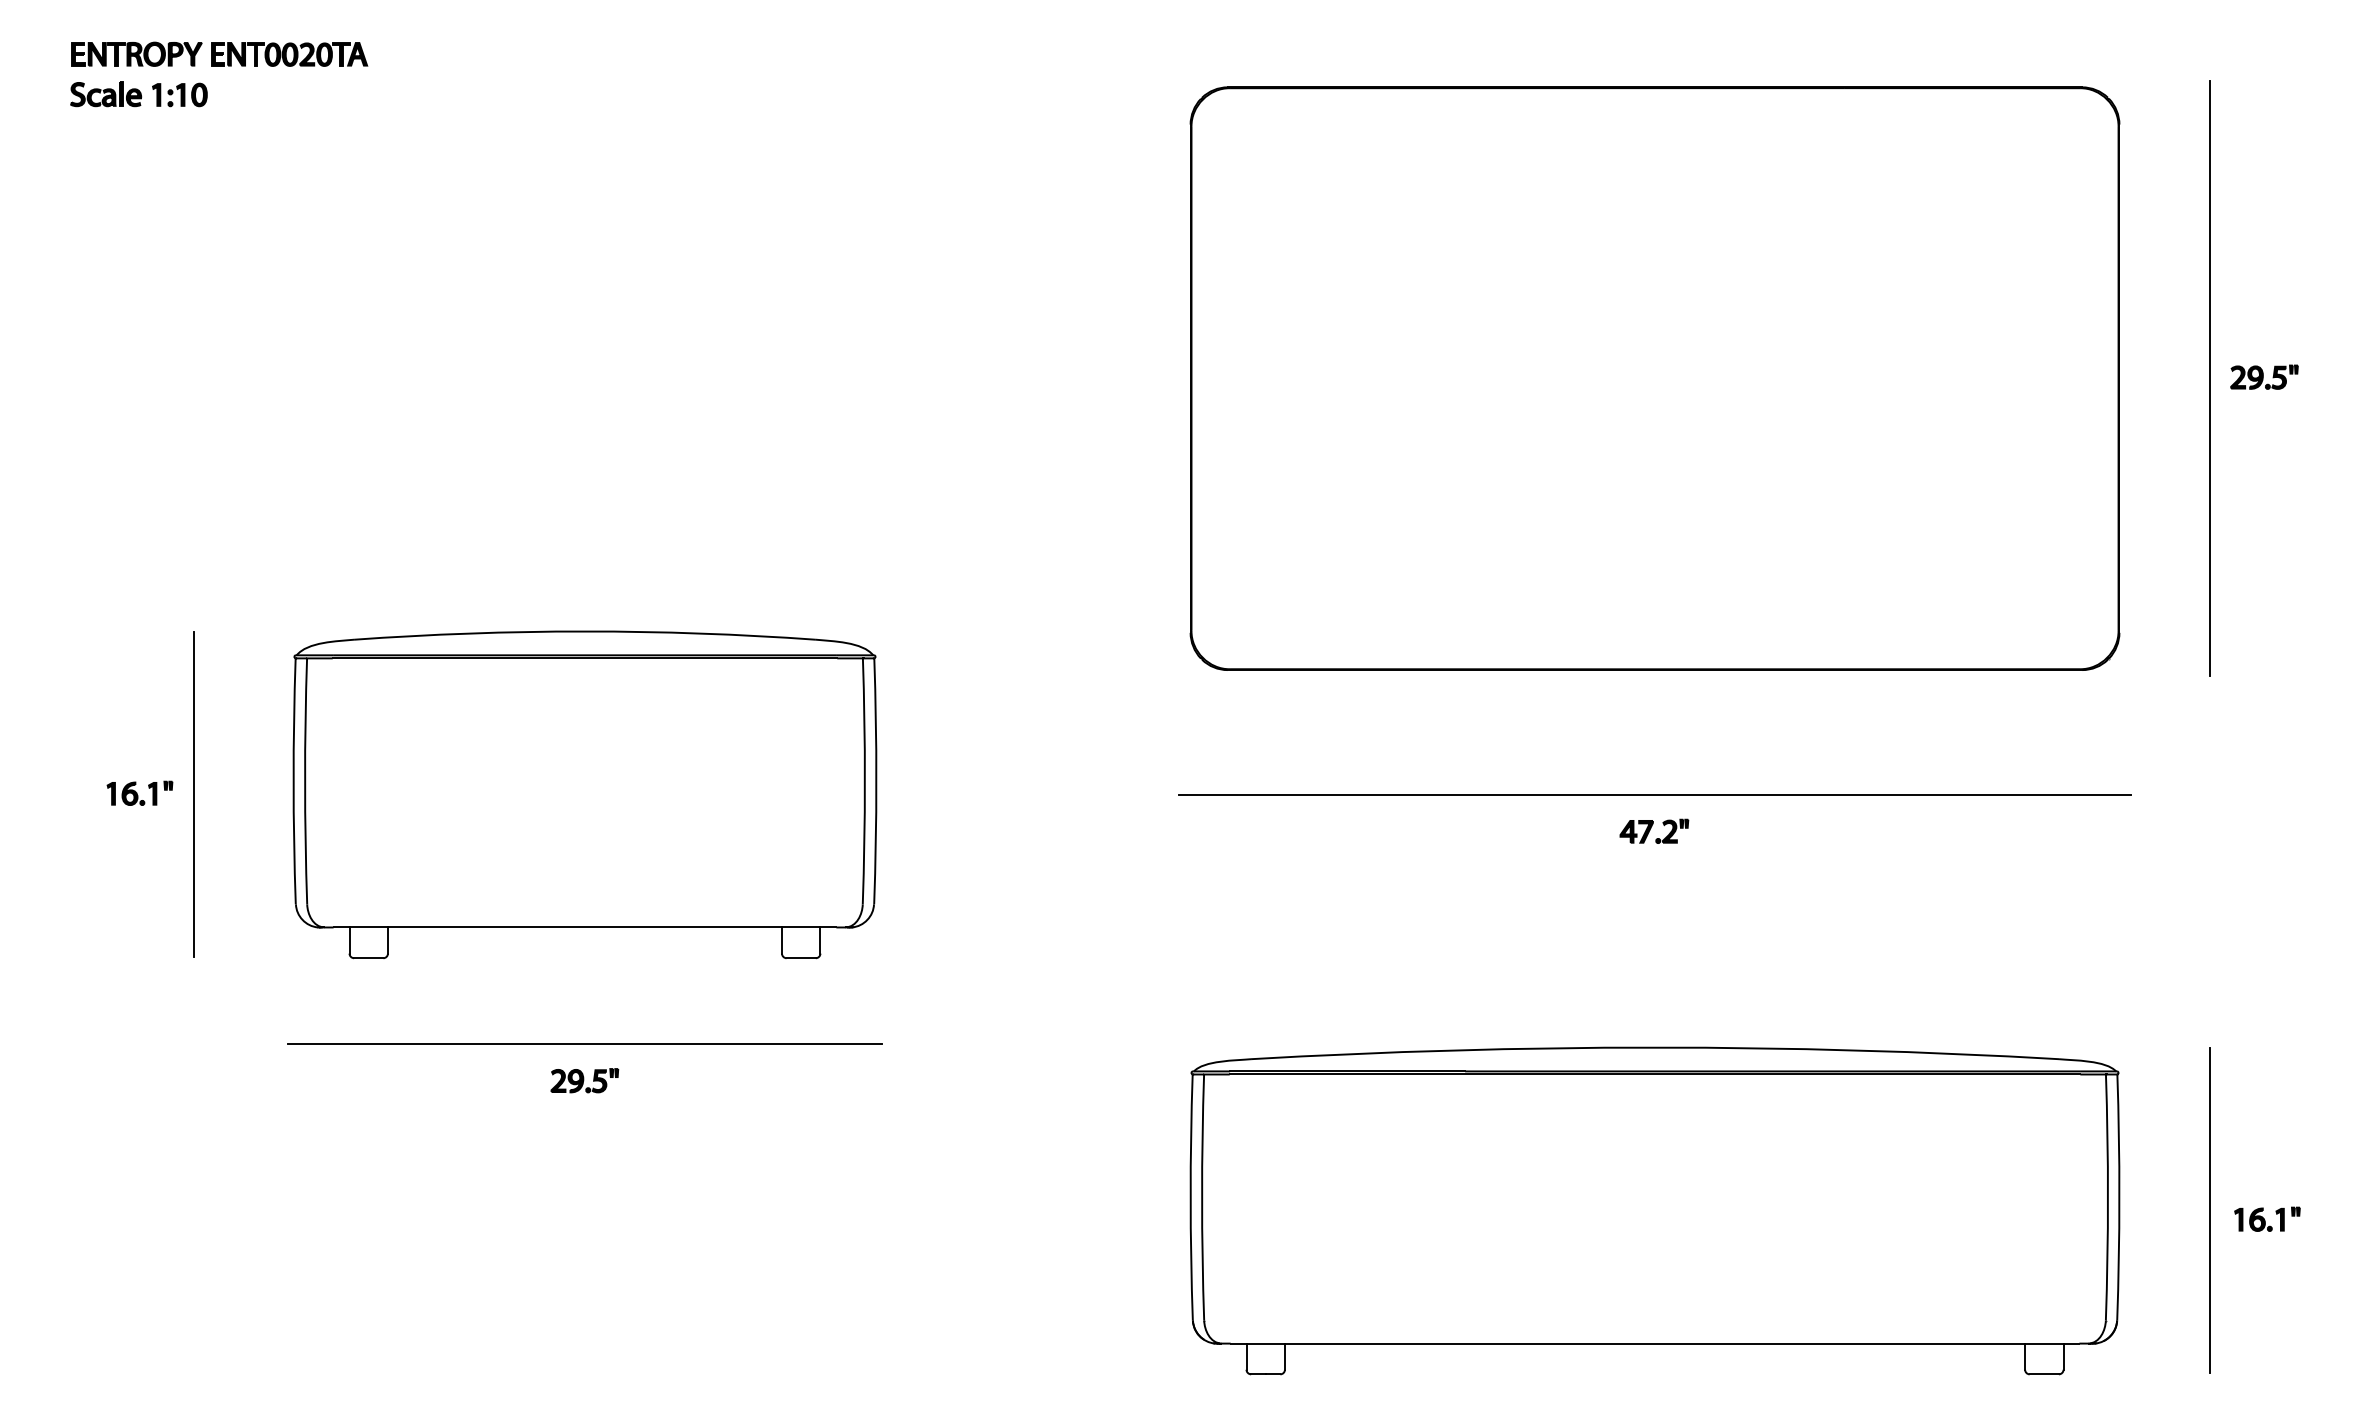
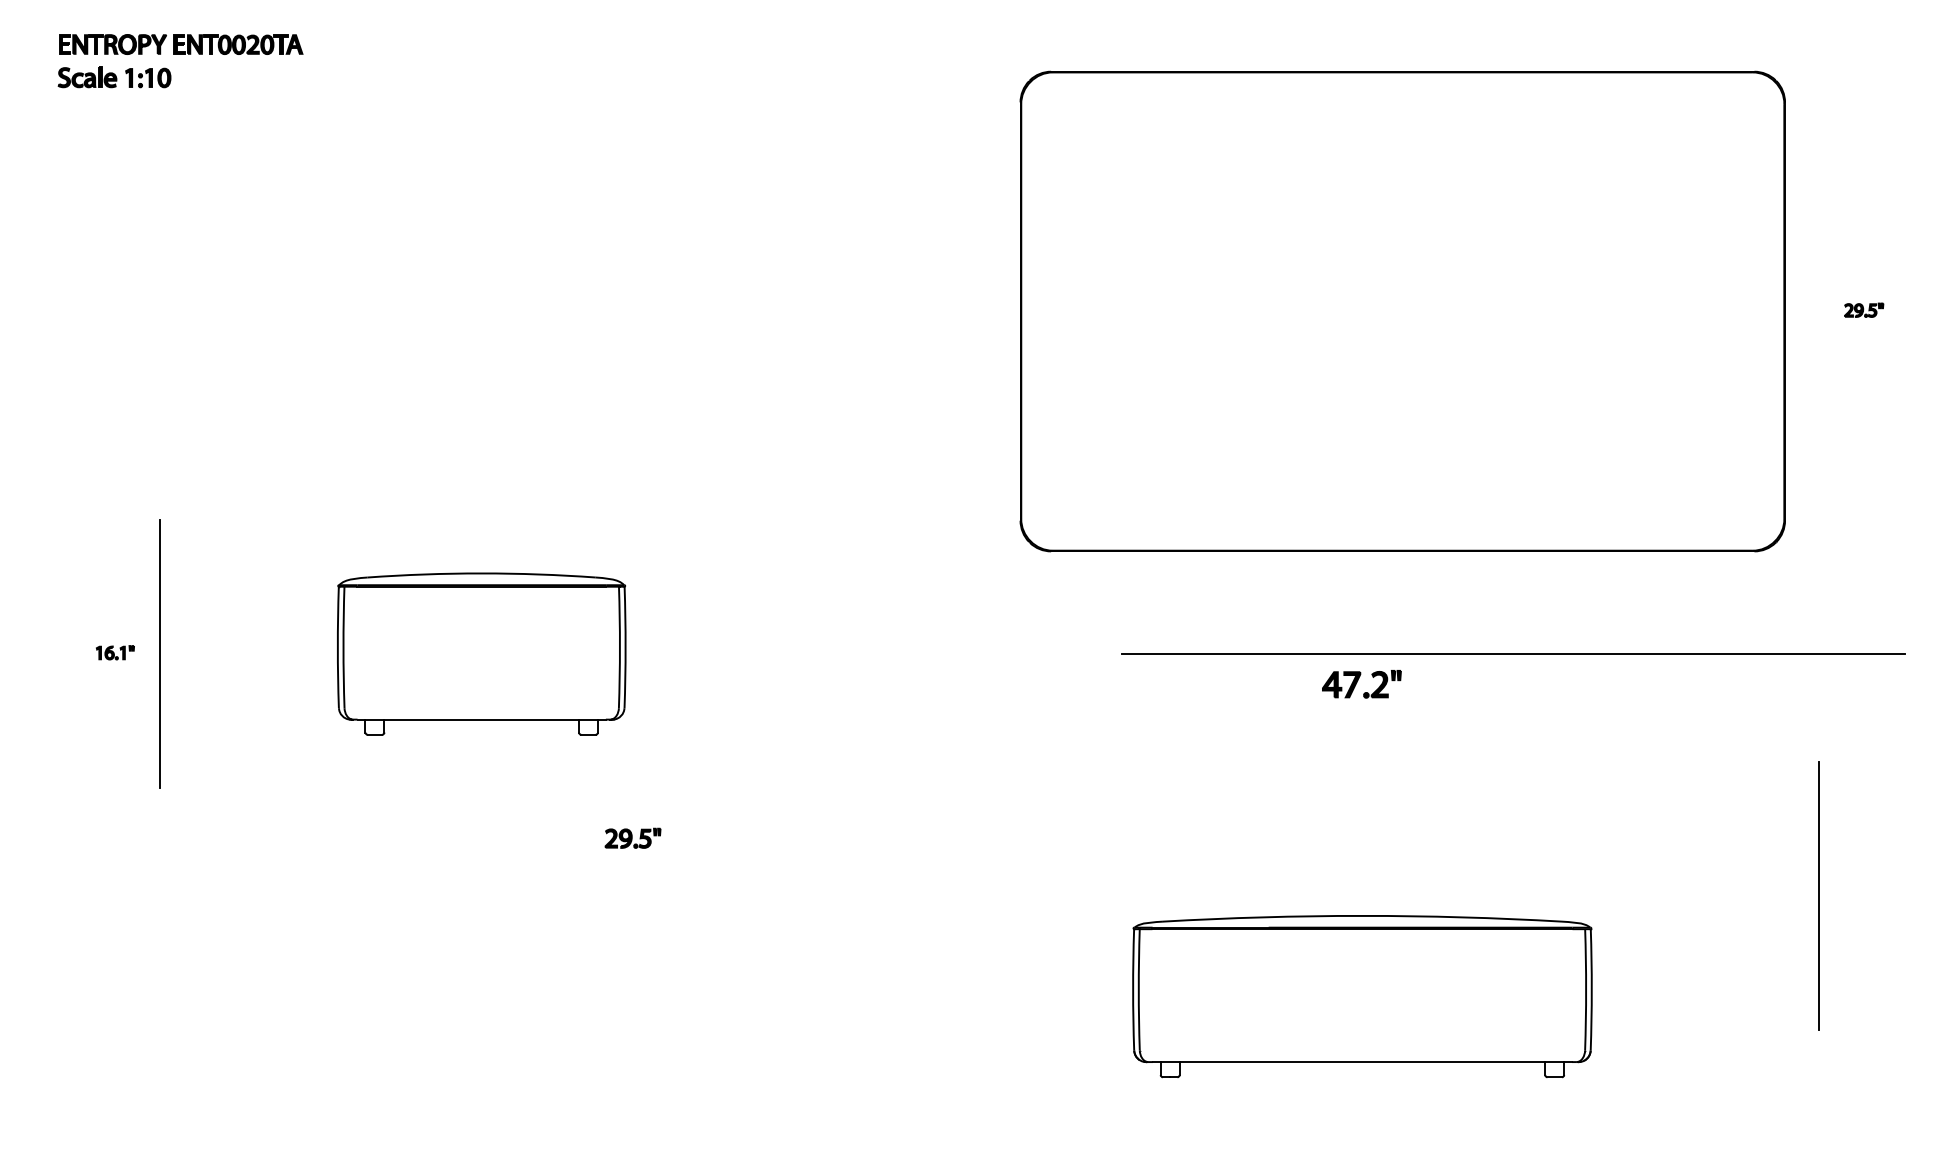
part: (2264, 376) -> (1864, 309), size x0.7
part: (1654, 378) -> (1402, 311), moved
line: (2209, 378) -> (1818, 311), removed
part: (139, 792) -> (115, 652), size x0.7
part: (584, 794) -> (481, 653), size x0.6
line: (1654, 794) -> (1512, 653), moved
part: (1654, 830) -> (1362, 683), size x1.4
line: (584, 1044) -> (481, 859), removed
part: (584, 1080) -> (632, 838), moved
part: (1654, 1210) -> (1362, 996), size x0.6
line: (2209, 1210) -> (1818, 895), moved
part: (2267, 1218) -> (1866, 1002), removed

